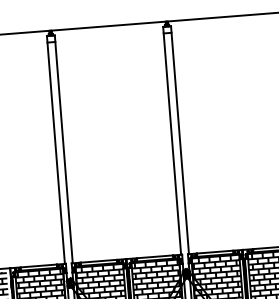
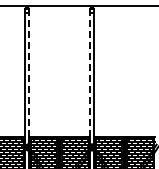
line: (171, 140) -> (89, 72), solid -> dashed
line: (64, 148) -> (29, 72), solid -> dashed

